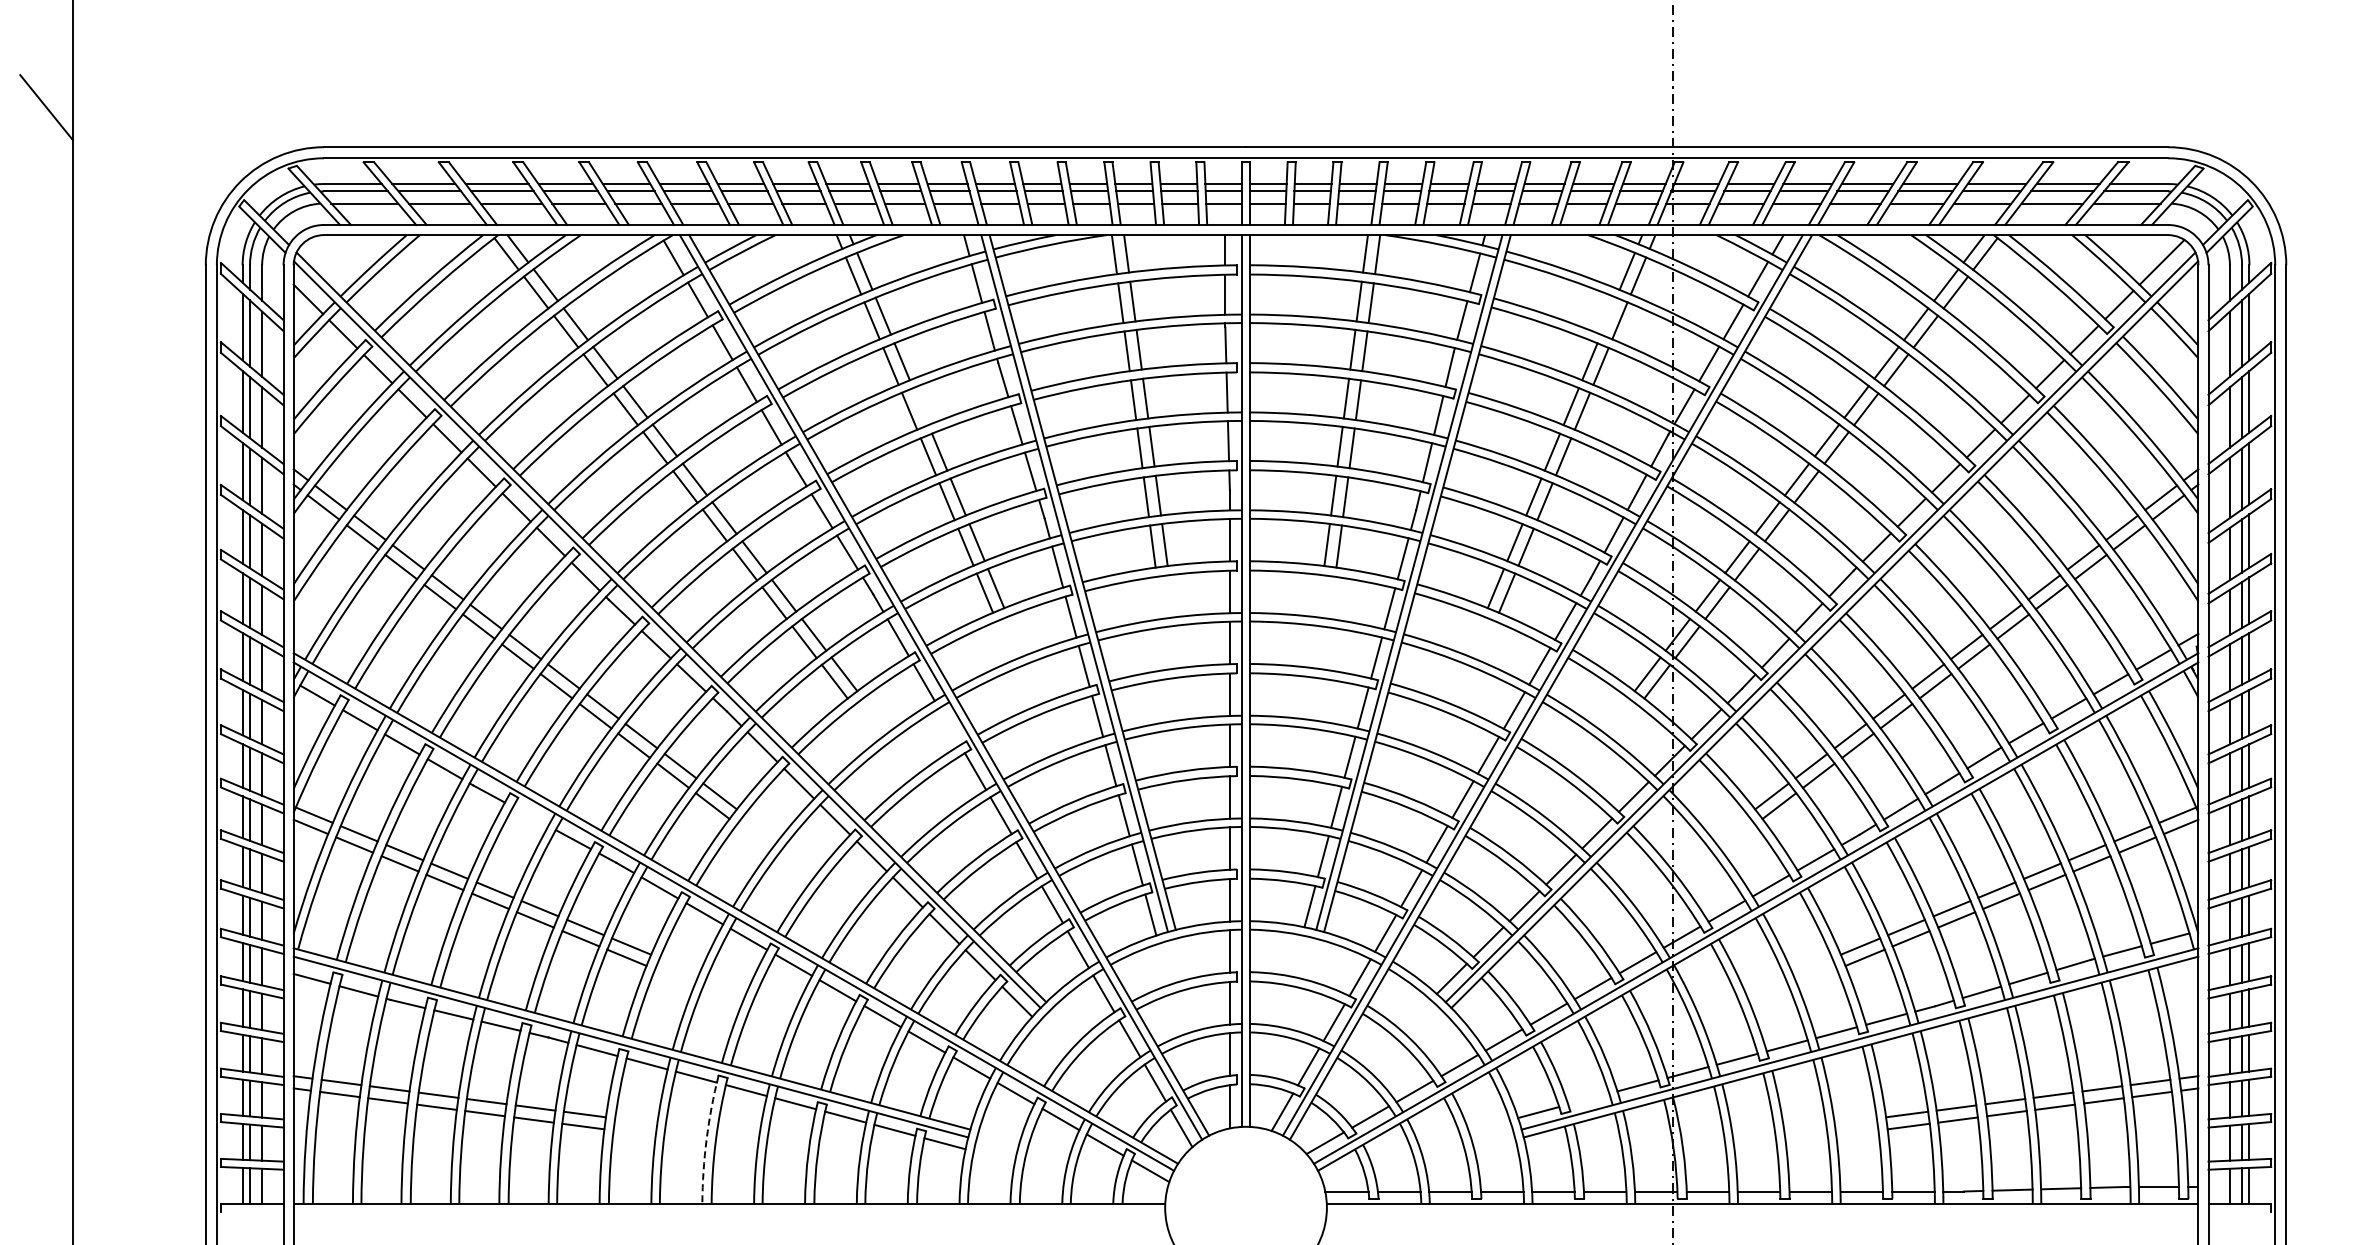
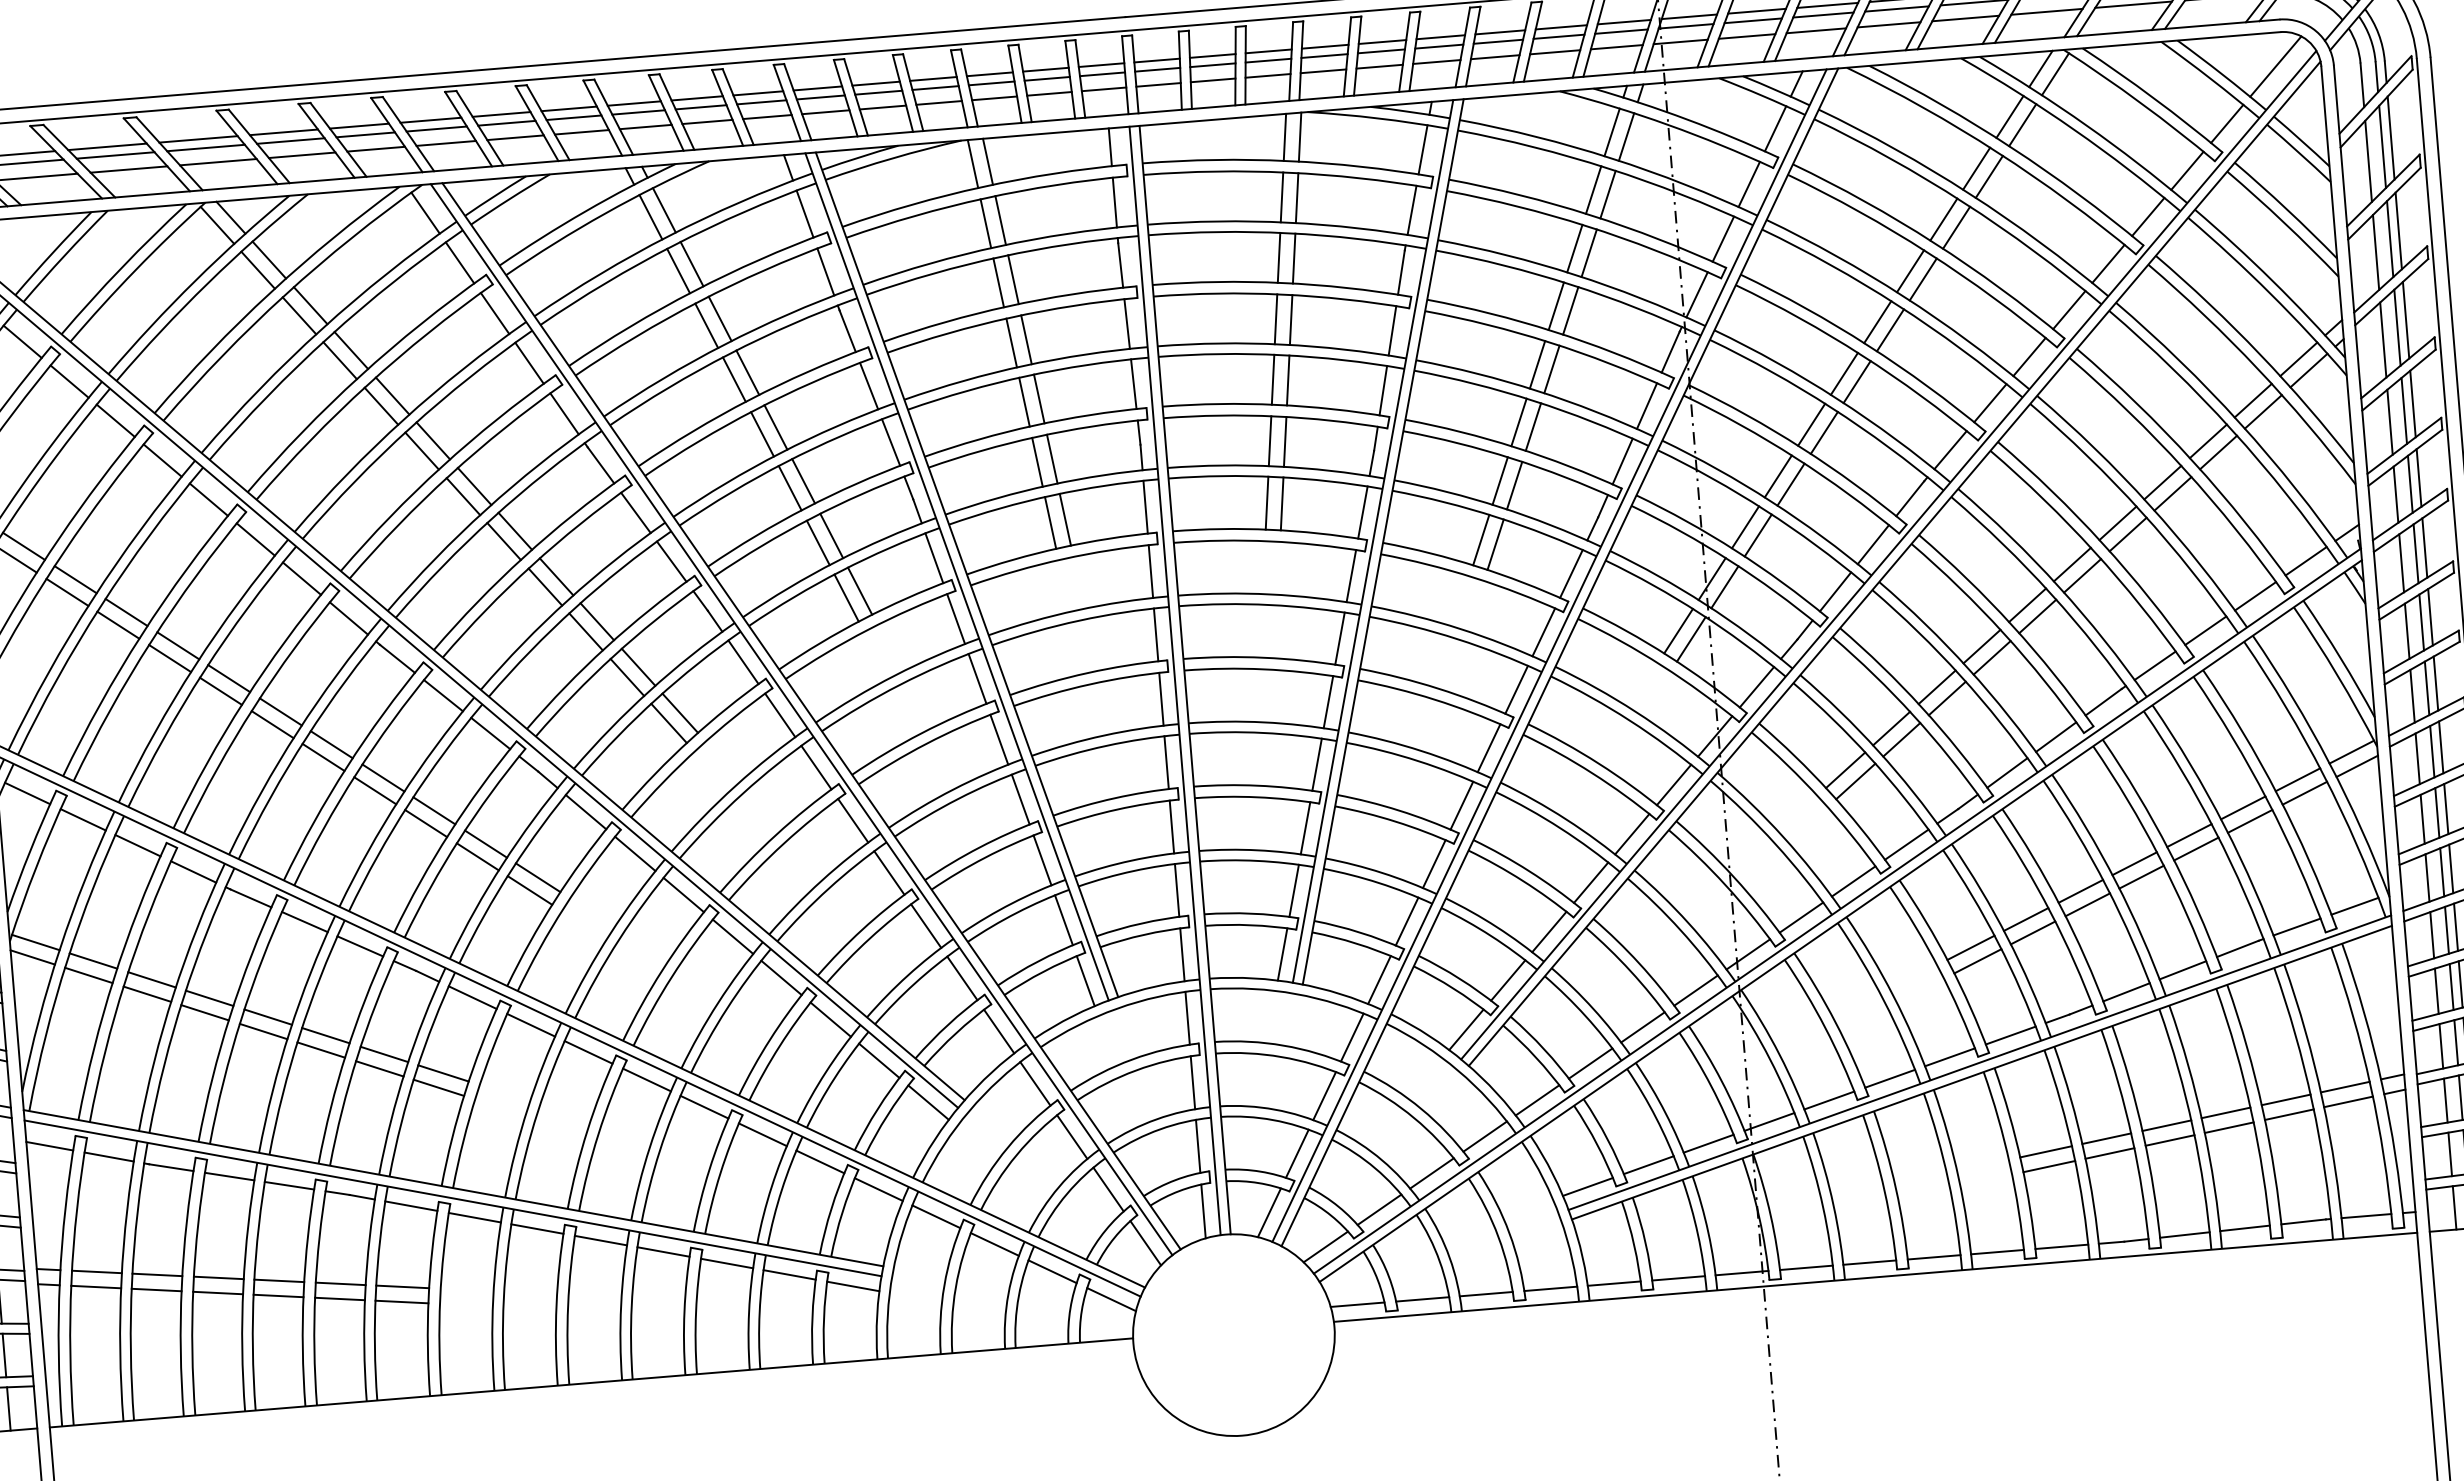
line: (1608, 315) -> (1593, 189), added
line: (920, 406) -> (747, 372), added
line: (949, 726) -> (816, 767), added
line: (530, 816) -> (304, 922), added
line: (1588, 1098) -> (1648, 1164), added
arc: (706, 1139) -> (556, 1305), dashed -> solid

